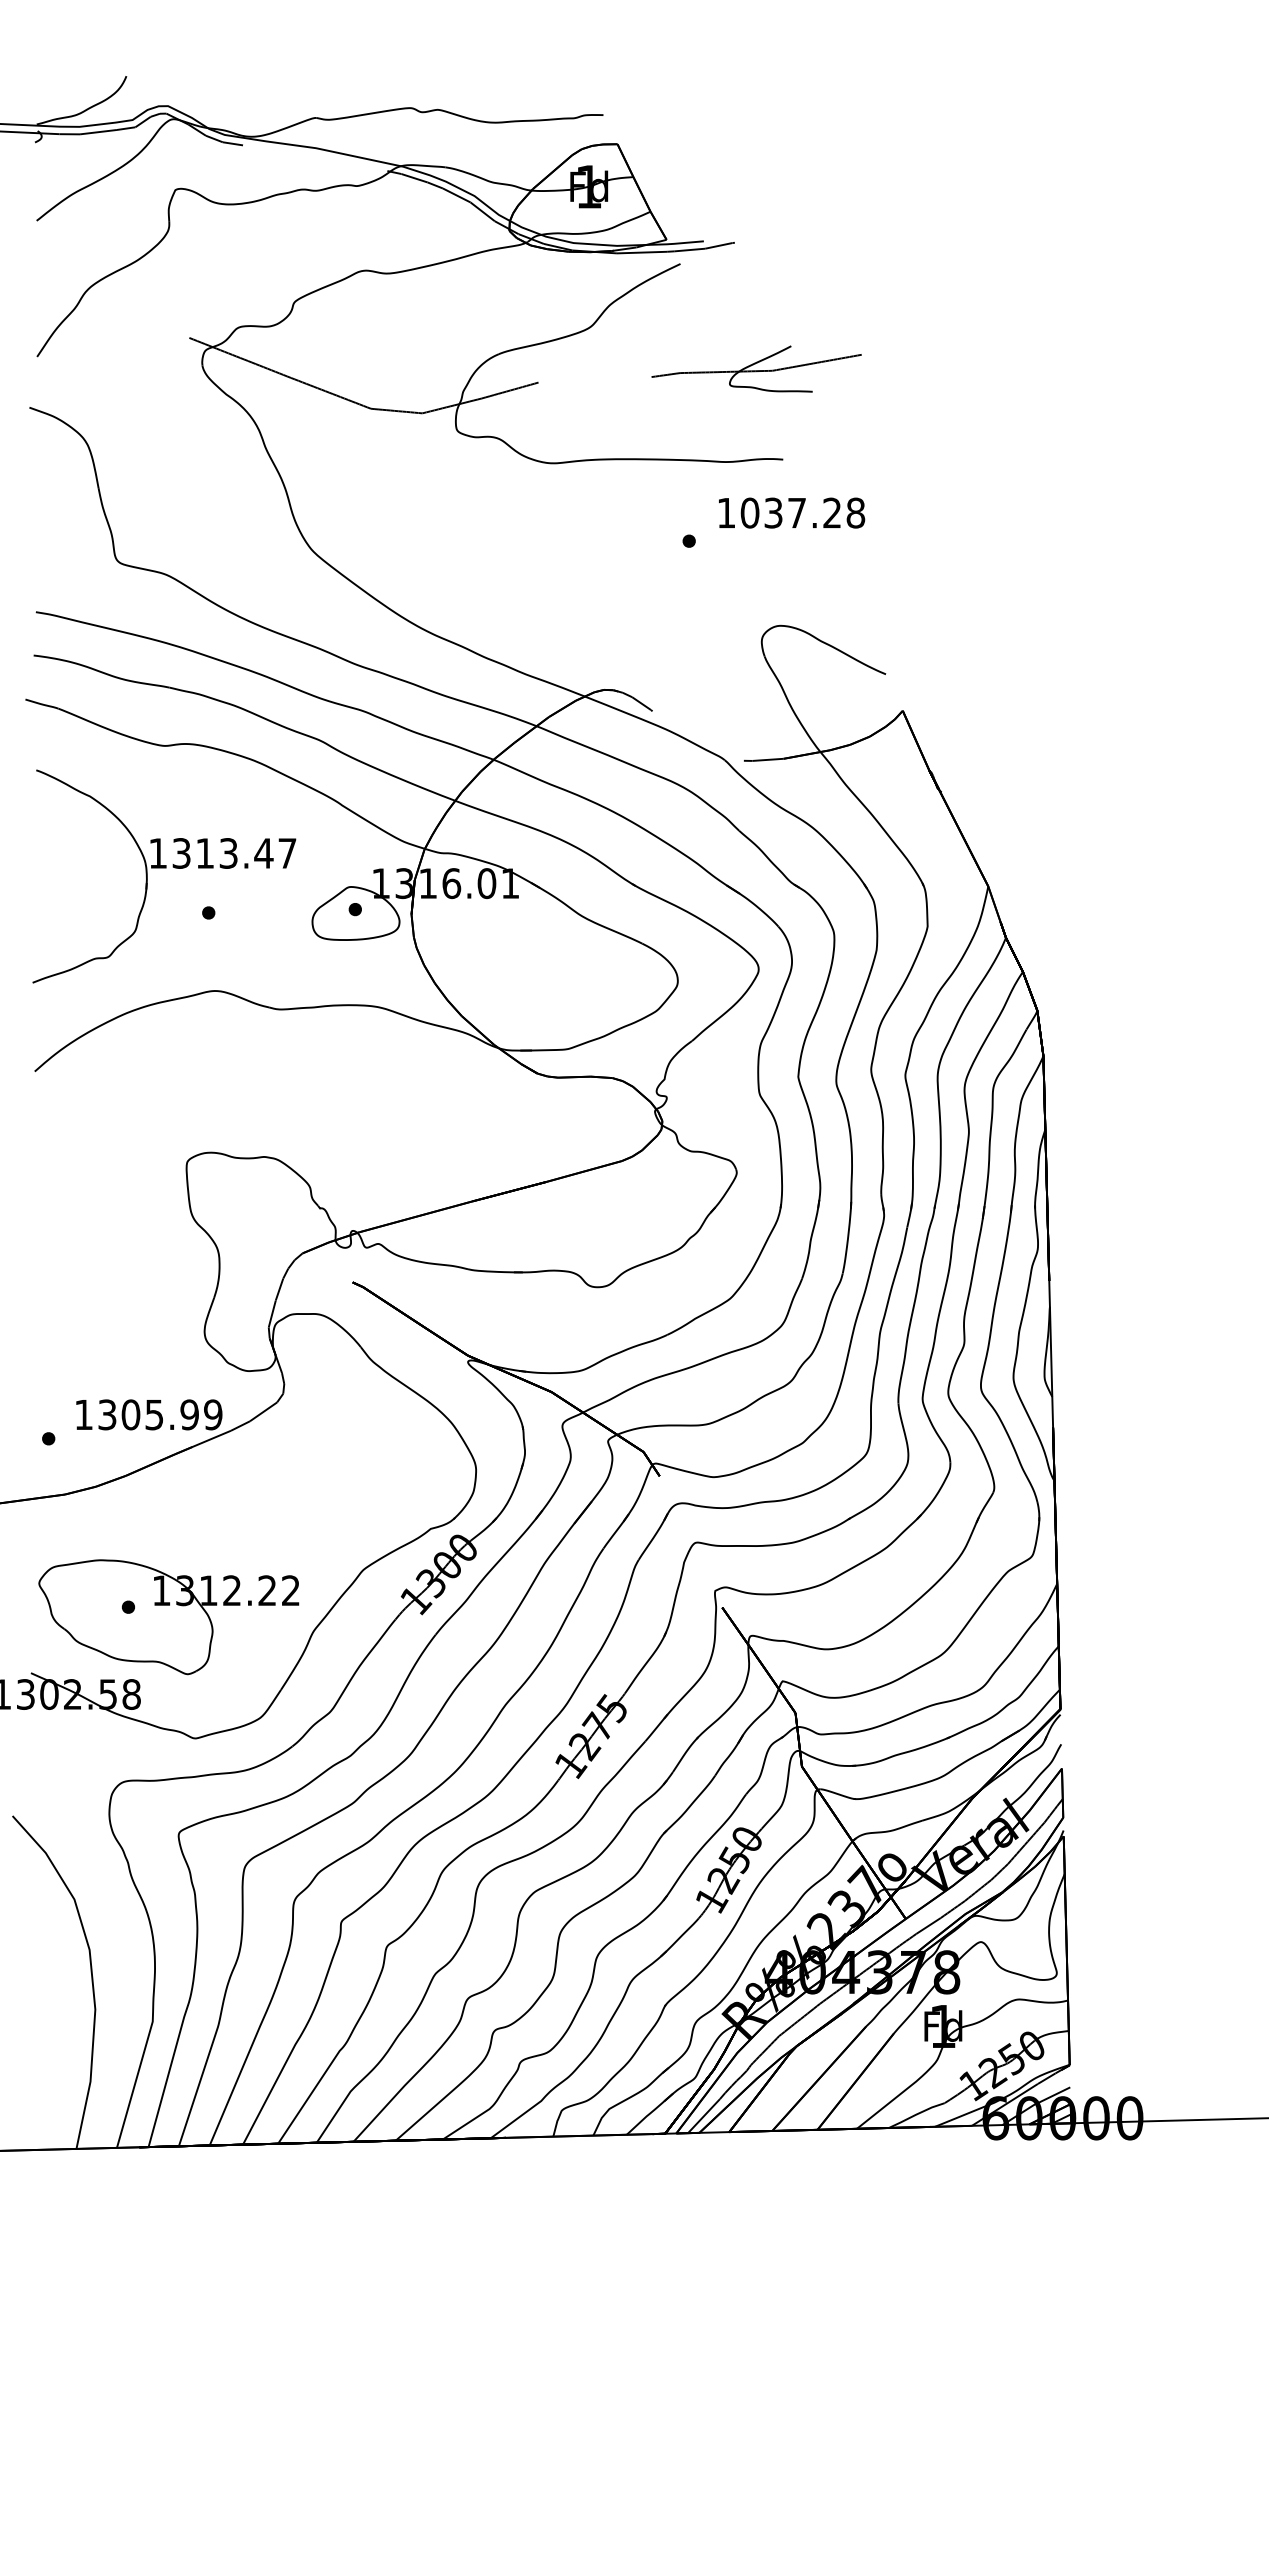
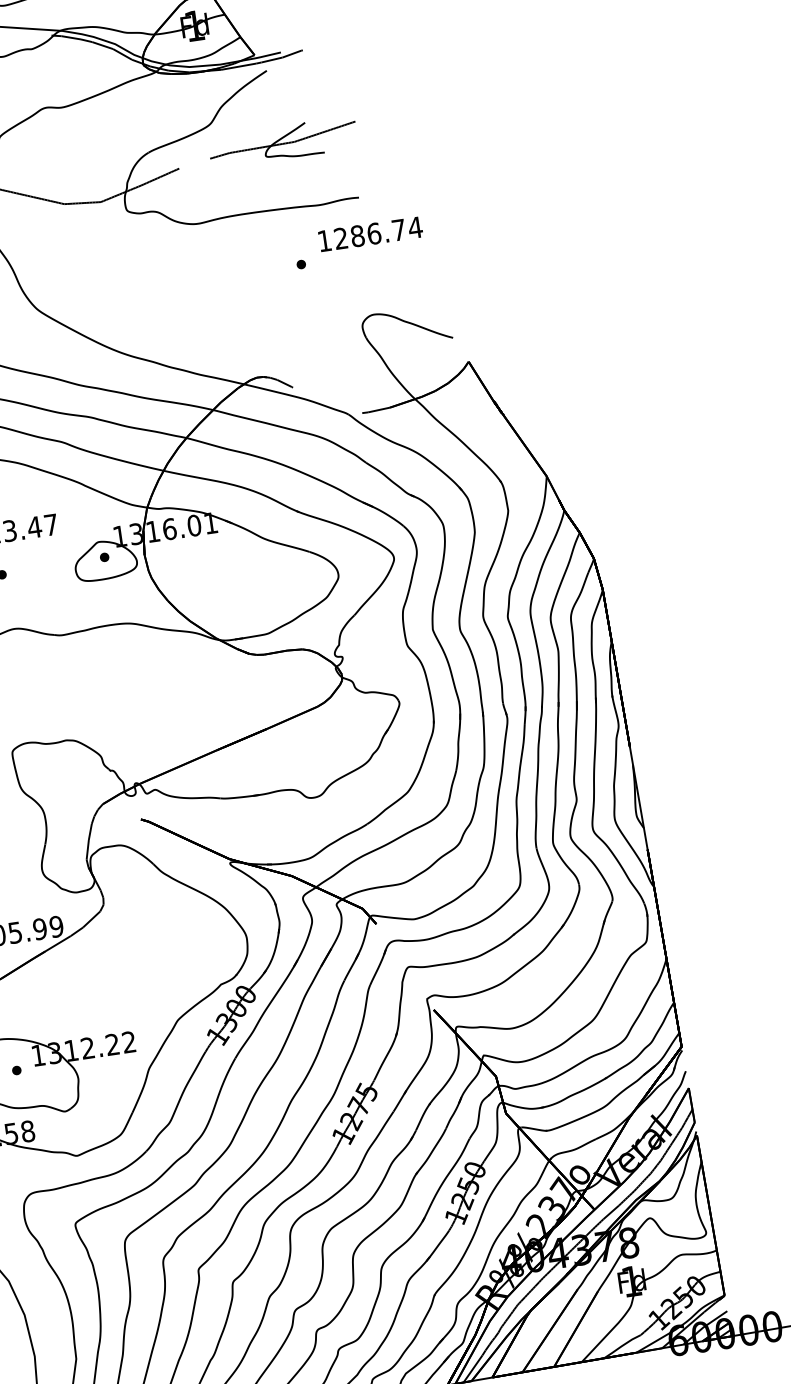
part: (756, 368) -> (282, 141), moved
text: (802, 512) -> (377, 232), 1037.28 -> 1286.74

